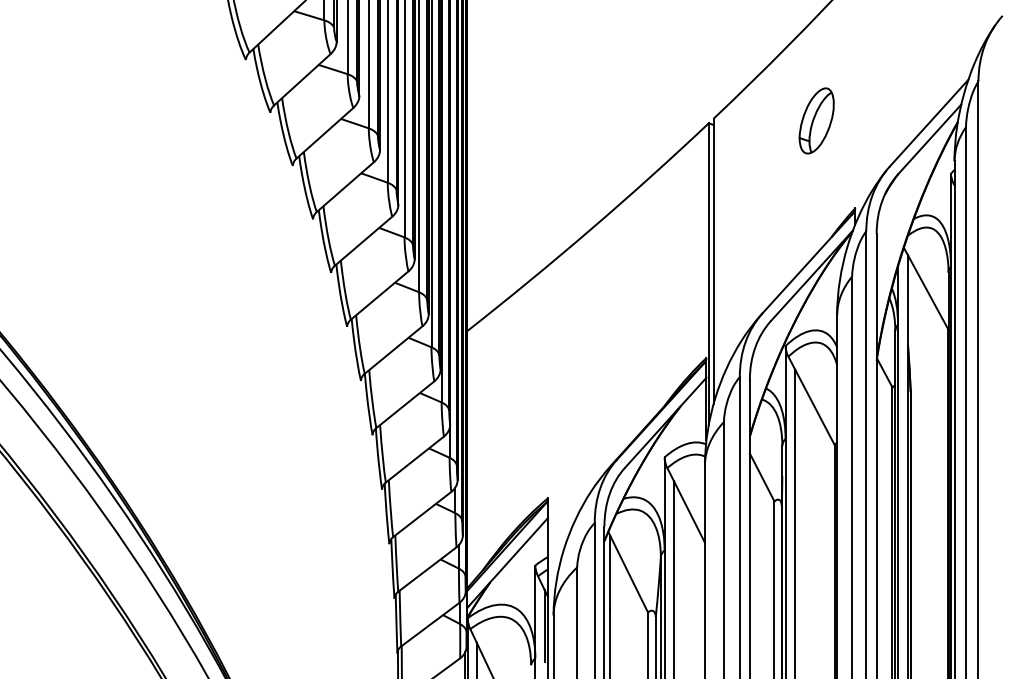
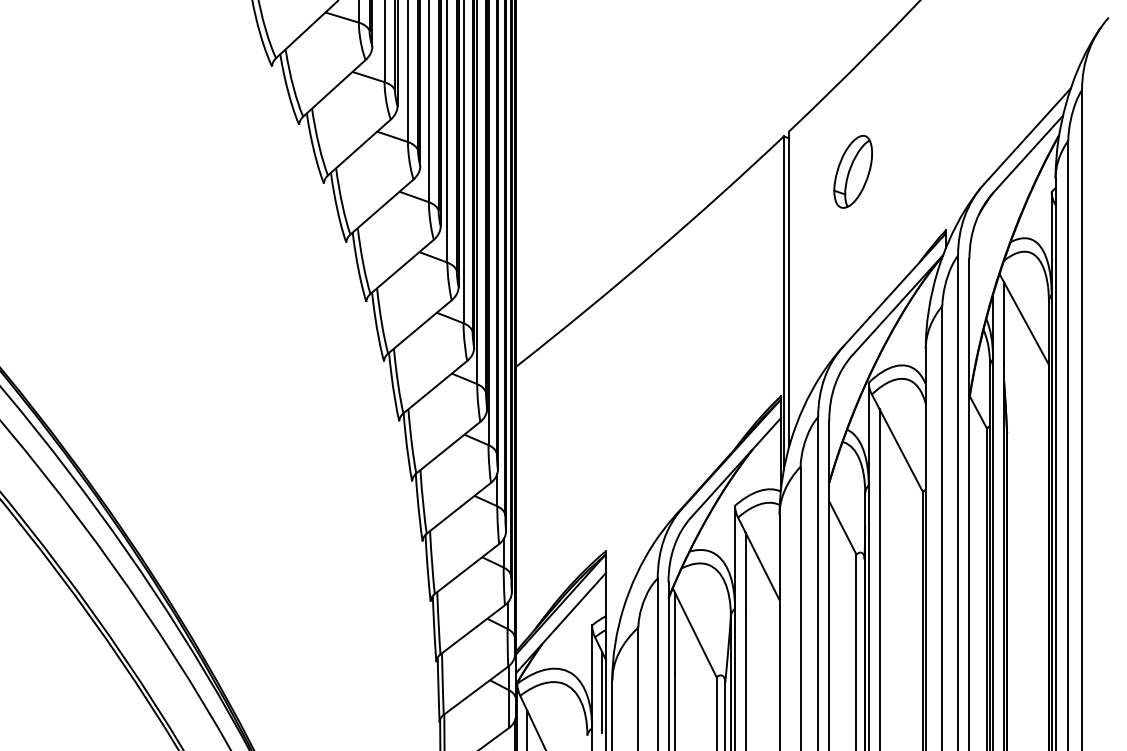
part: (816, 120) -> (852, 171), moved

